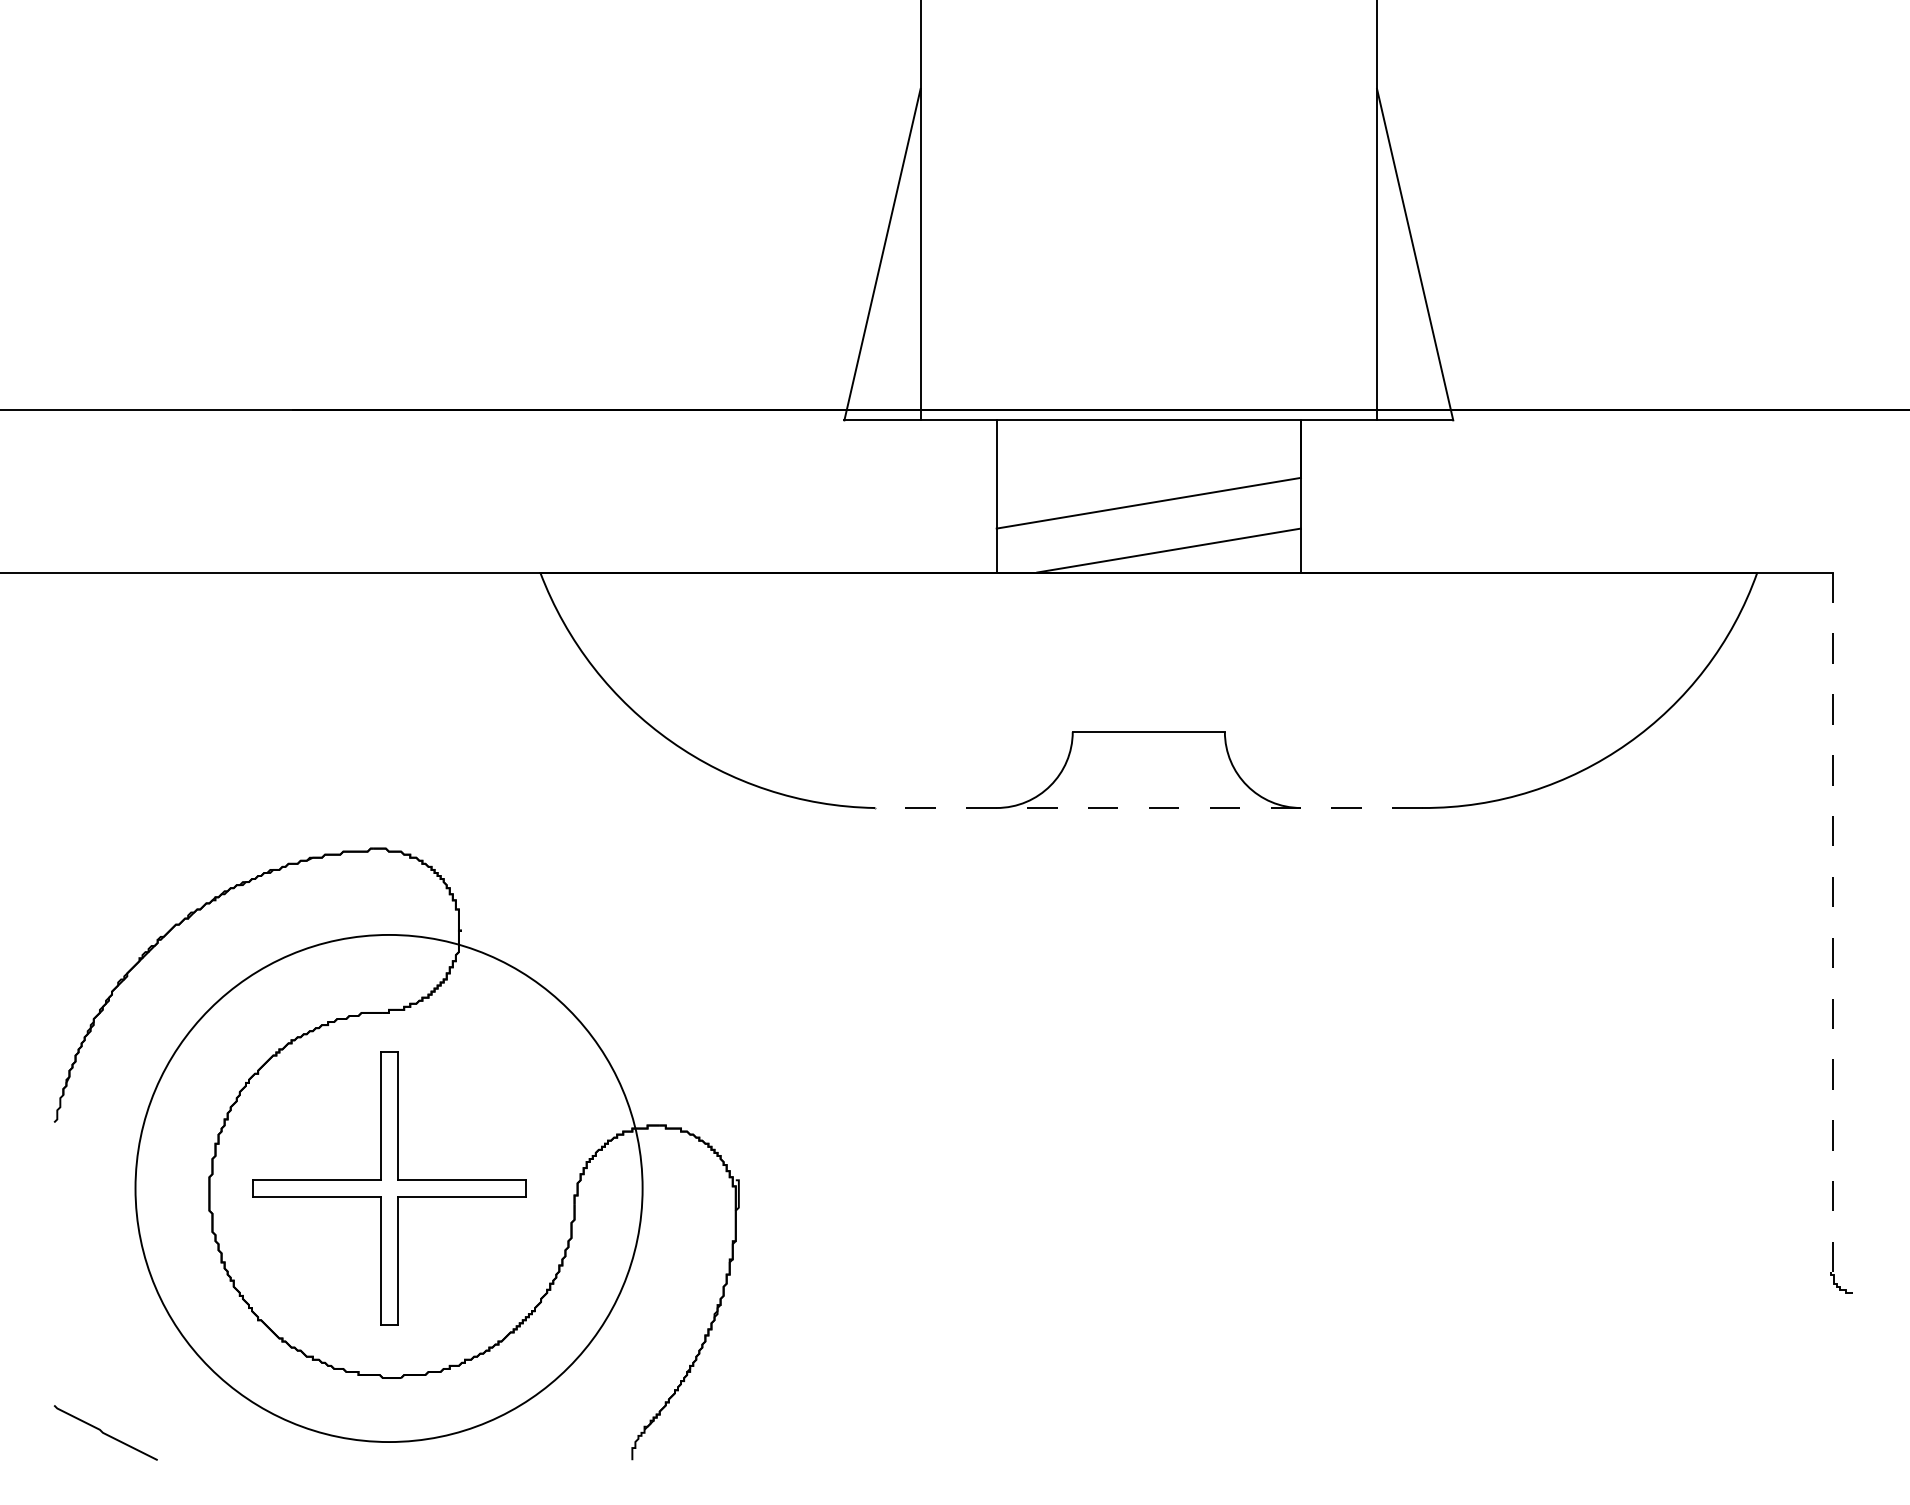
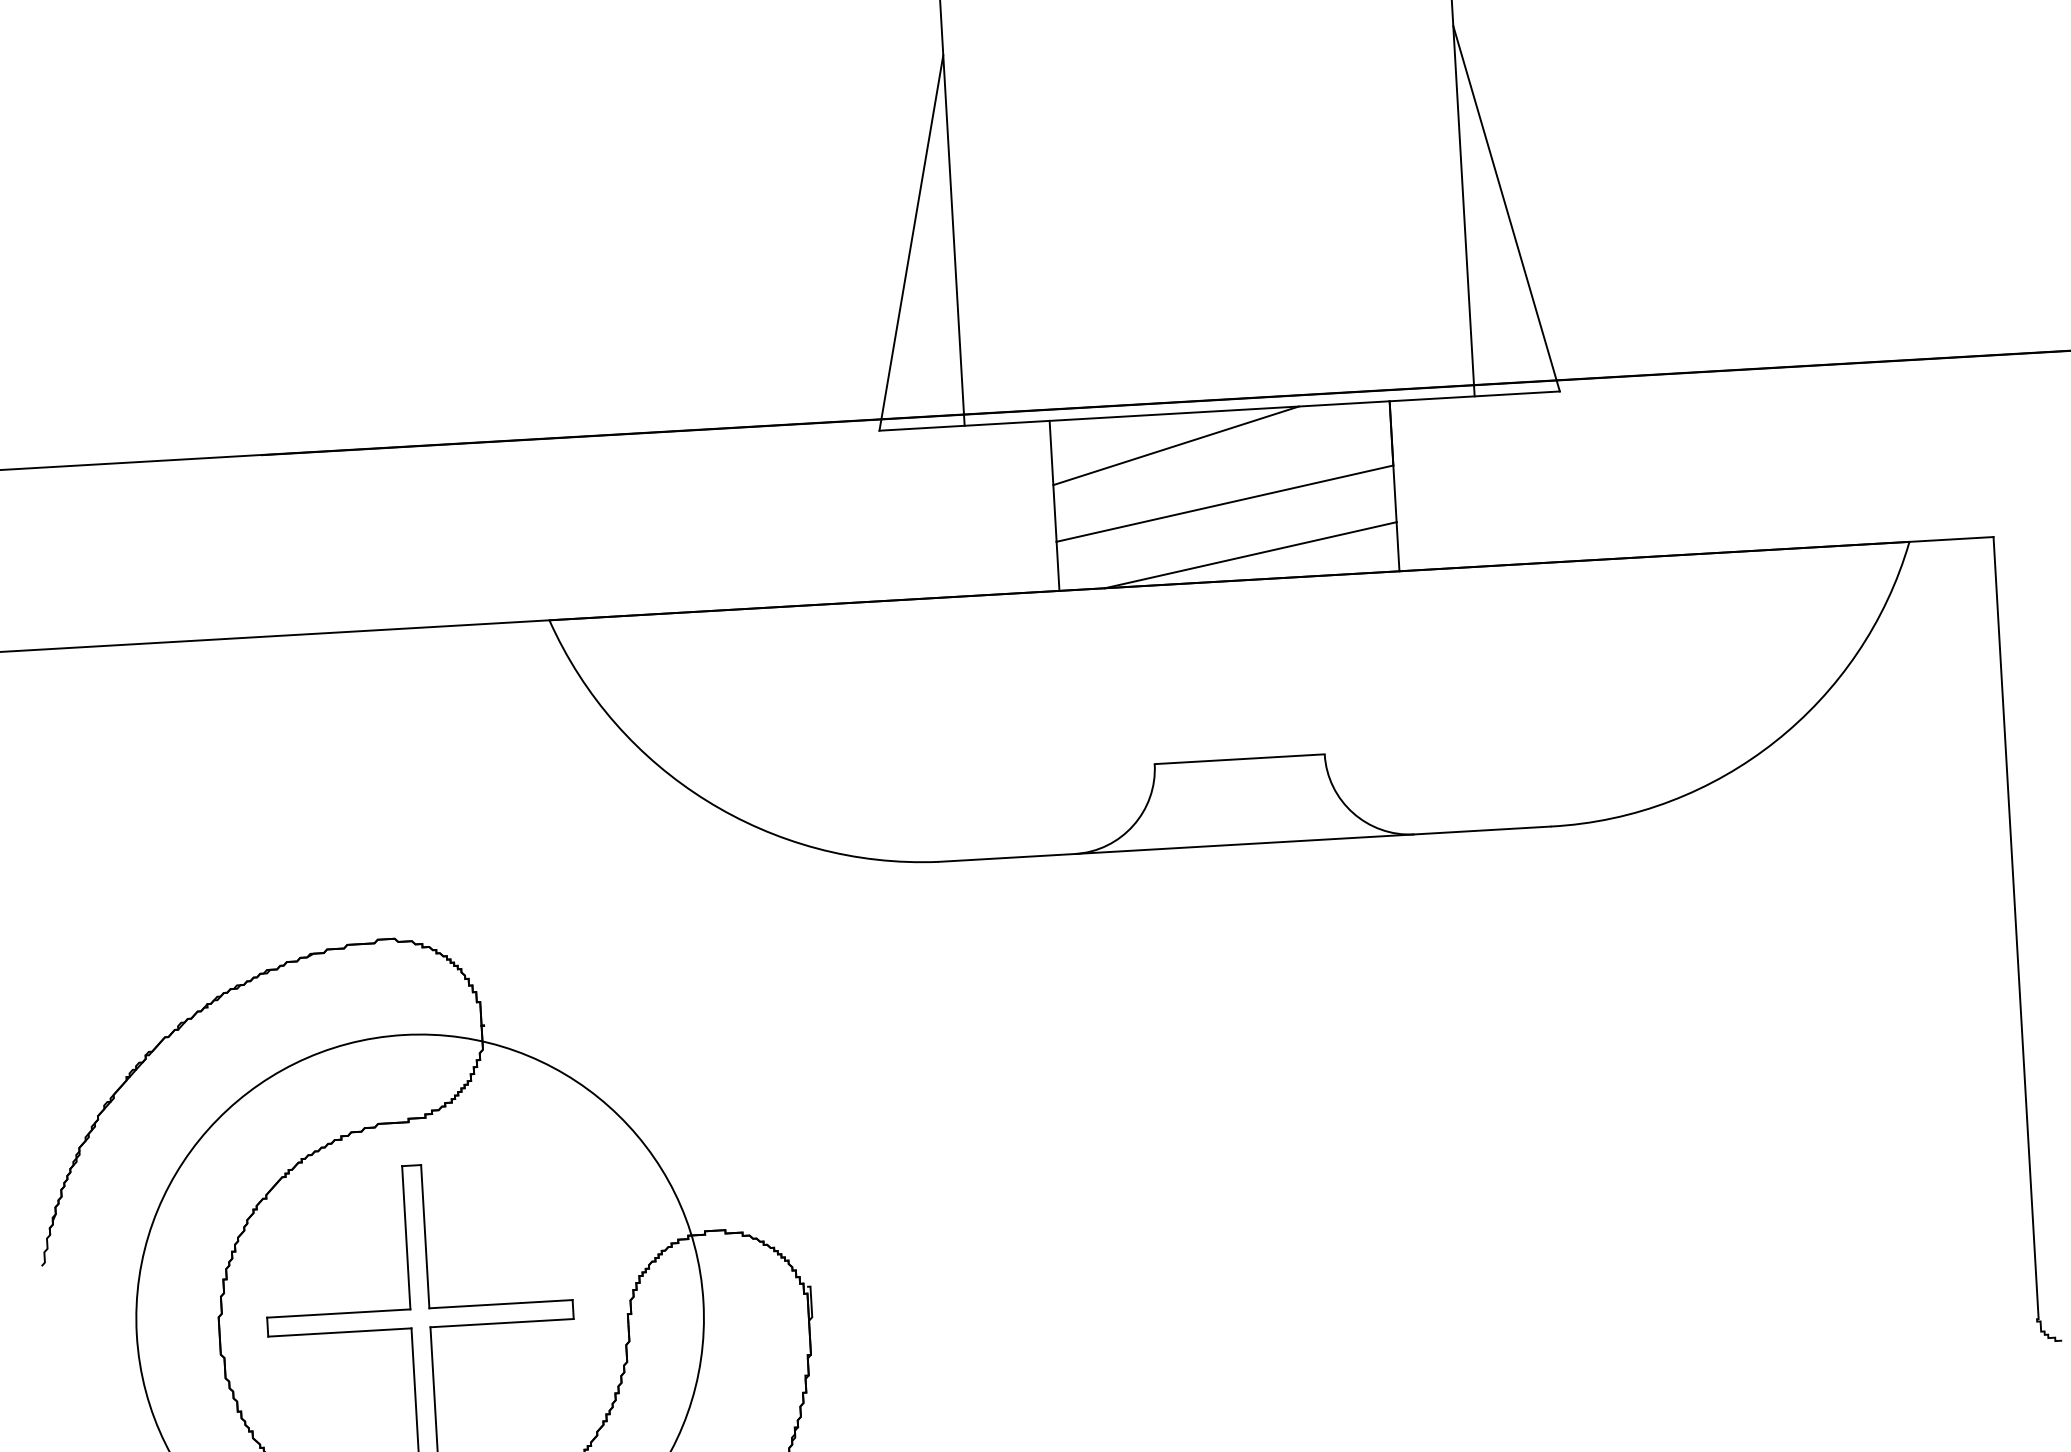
line: (1107, 448) -> (1175, 445), added
line: (1148, 808) -> (1244, 844), dashed -> solid
line: (1832, 922) -> (2015, 928), dashed -> solid

